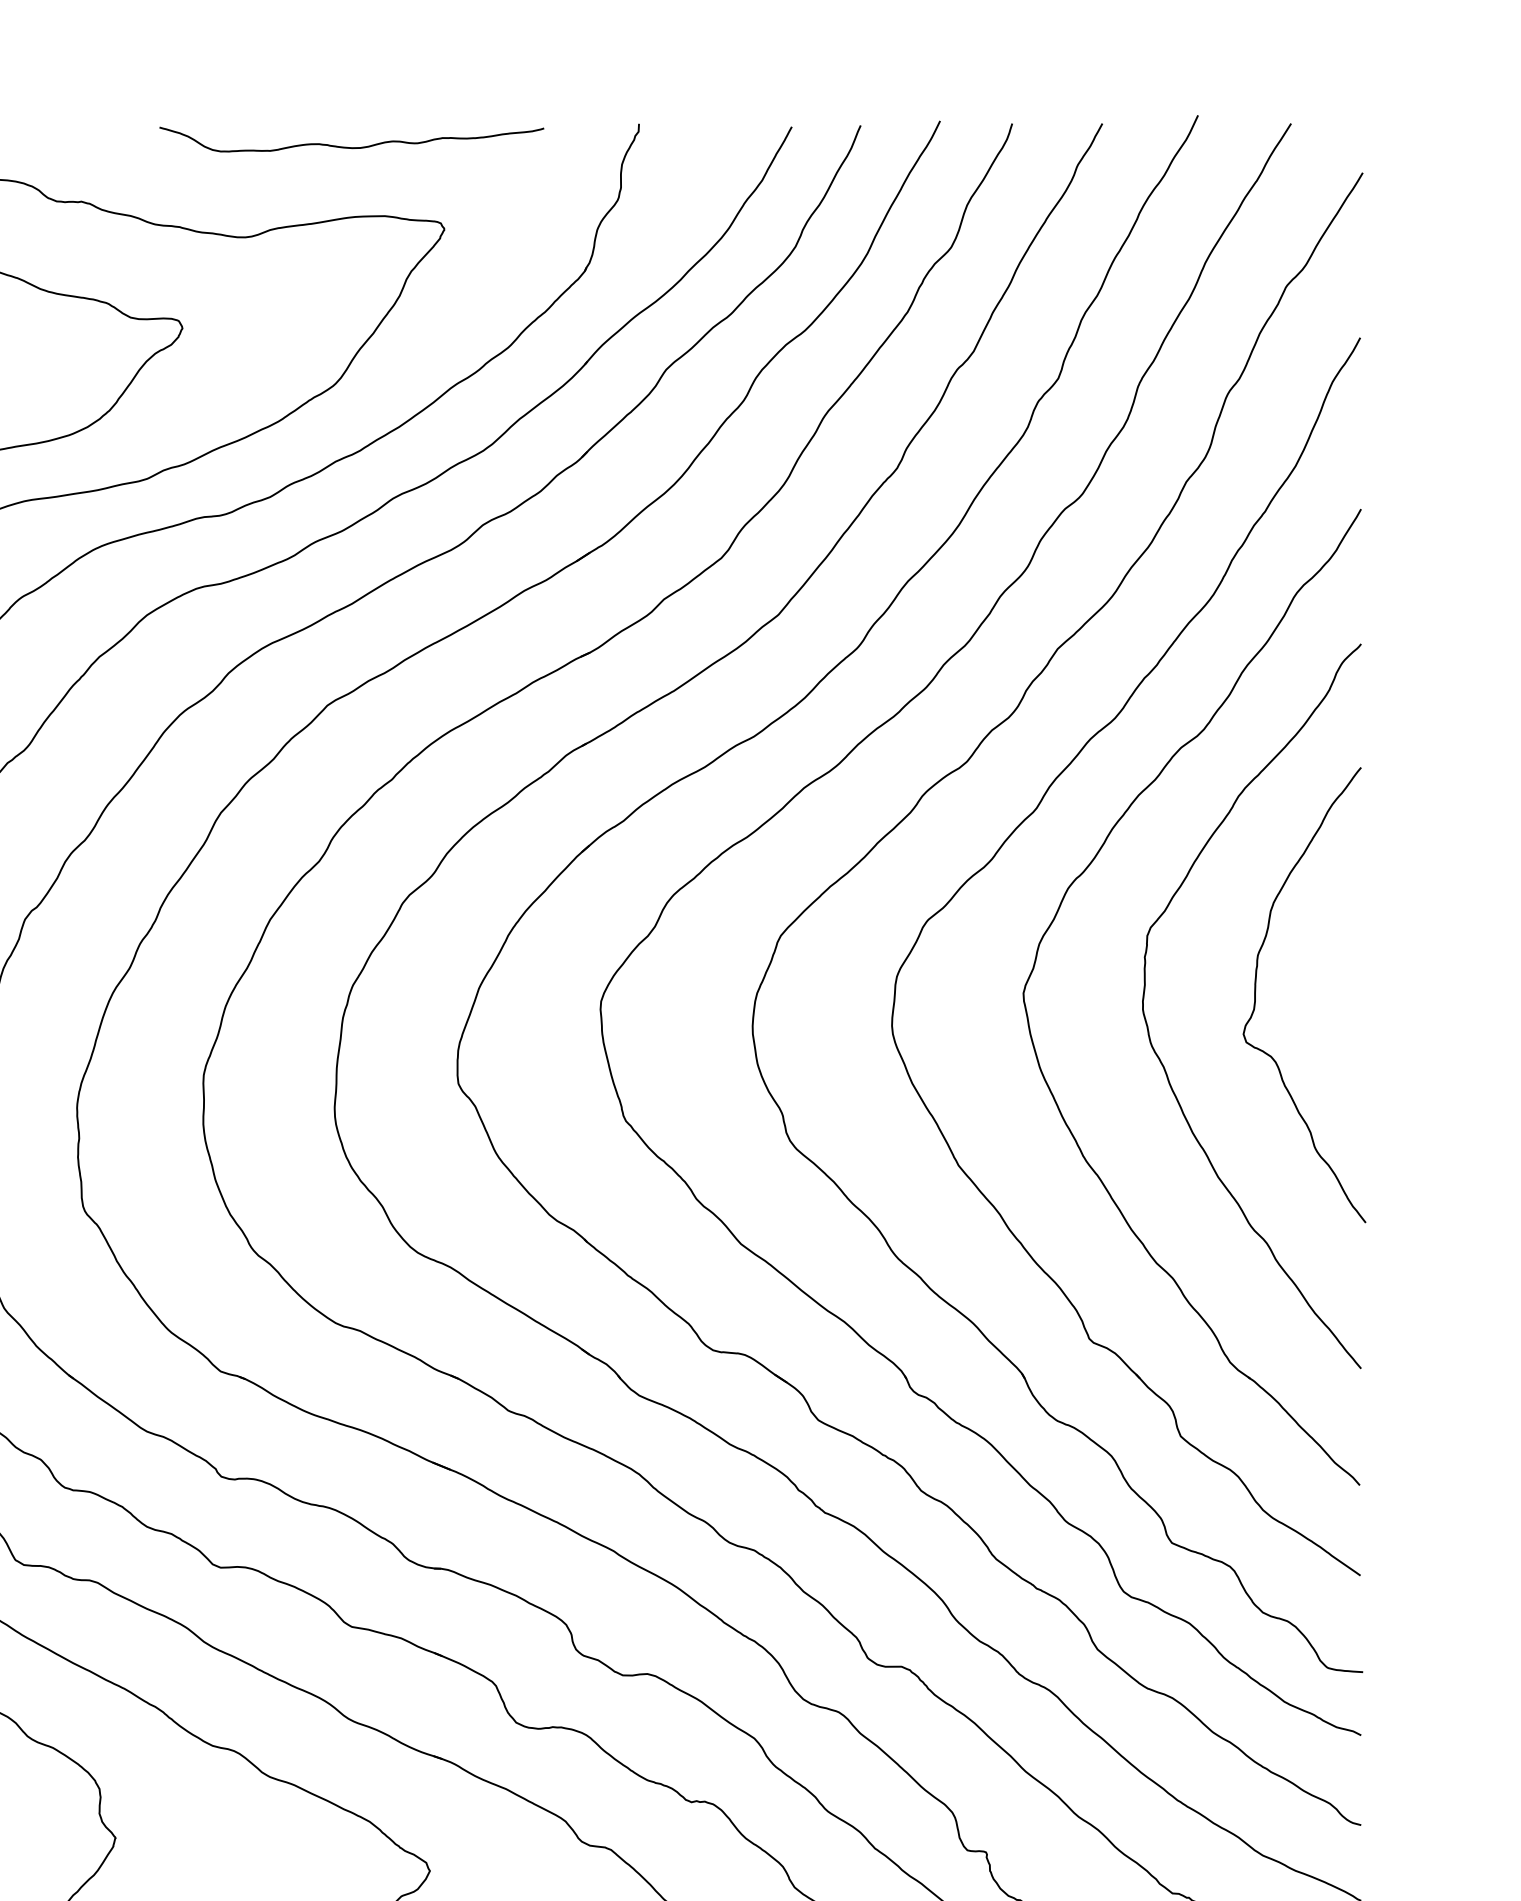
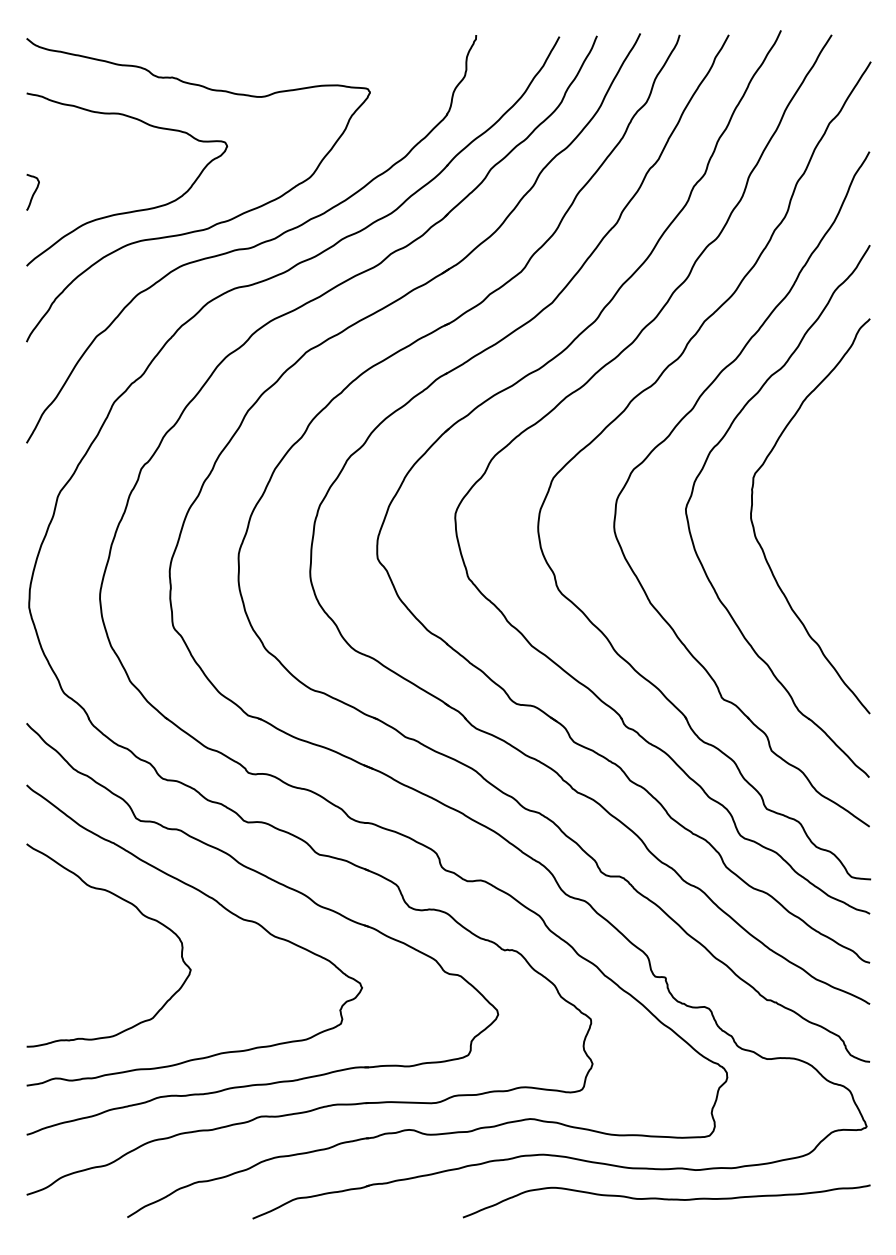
curve: (351, 146) -> (319, 47), removed
curve: (1257, 993) -> (813, 509), removed

